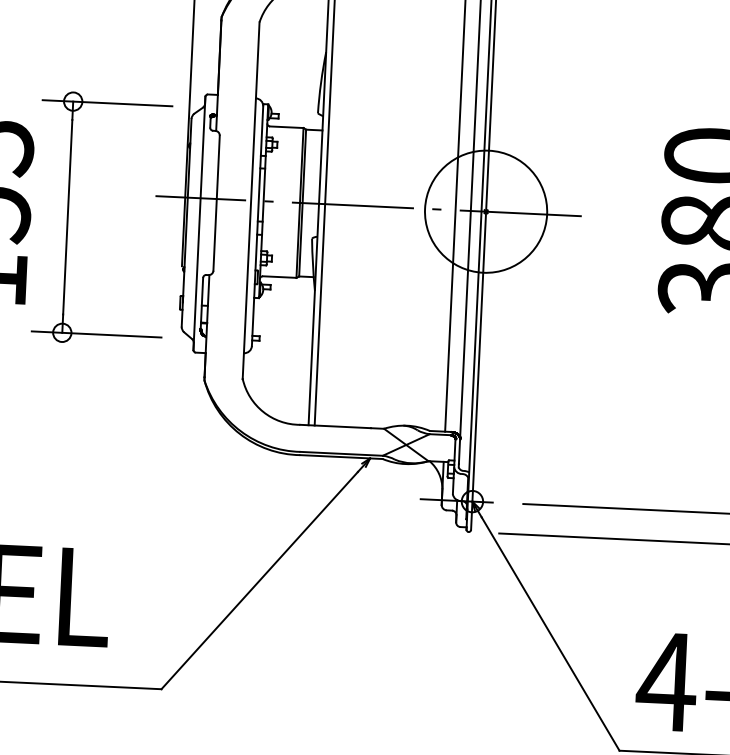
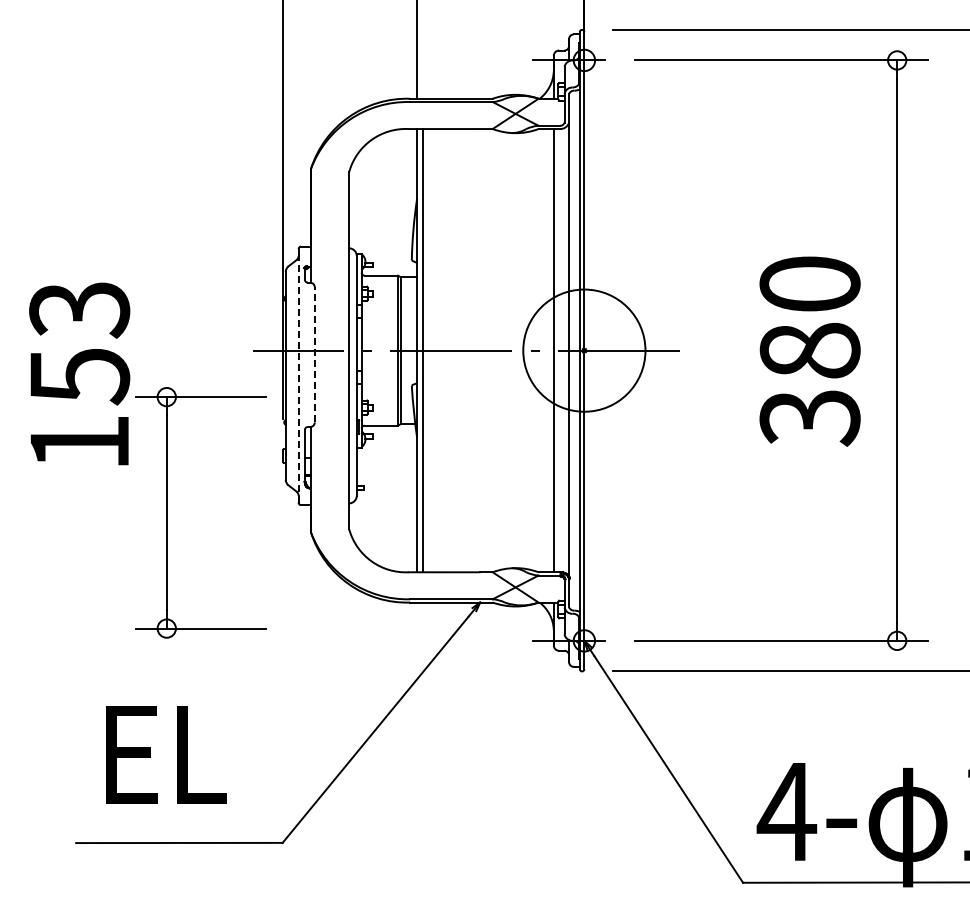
line: (216, 202) -> (314, 354), solid -> dashed
part: (68, 216) -> (167, 512), moved
line: (199, 223) -> (298, 375), solid -> dashed

